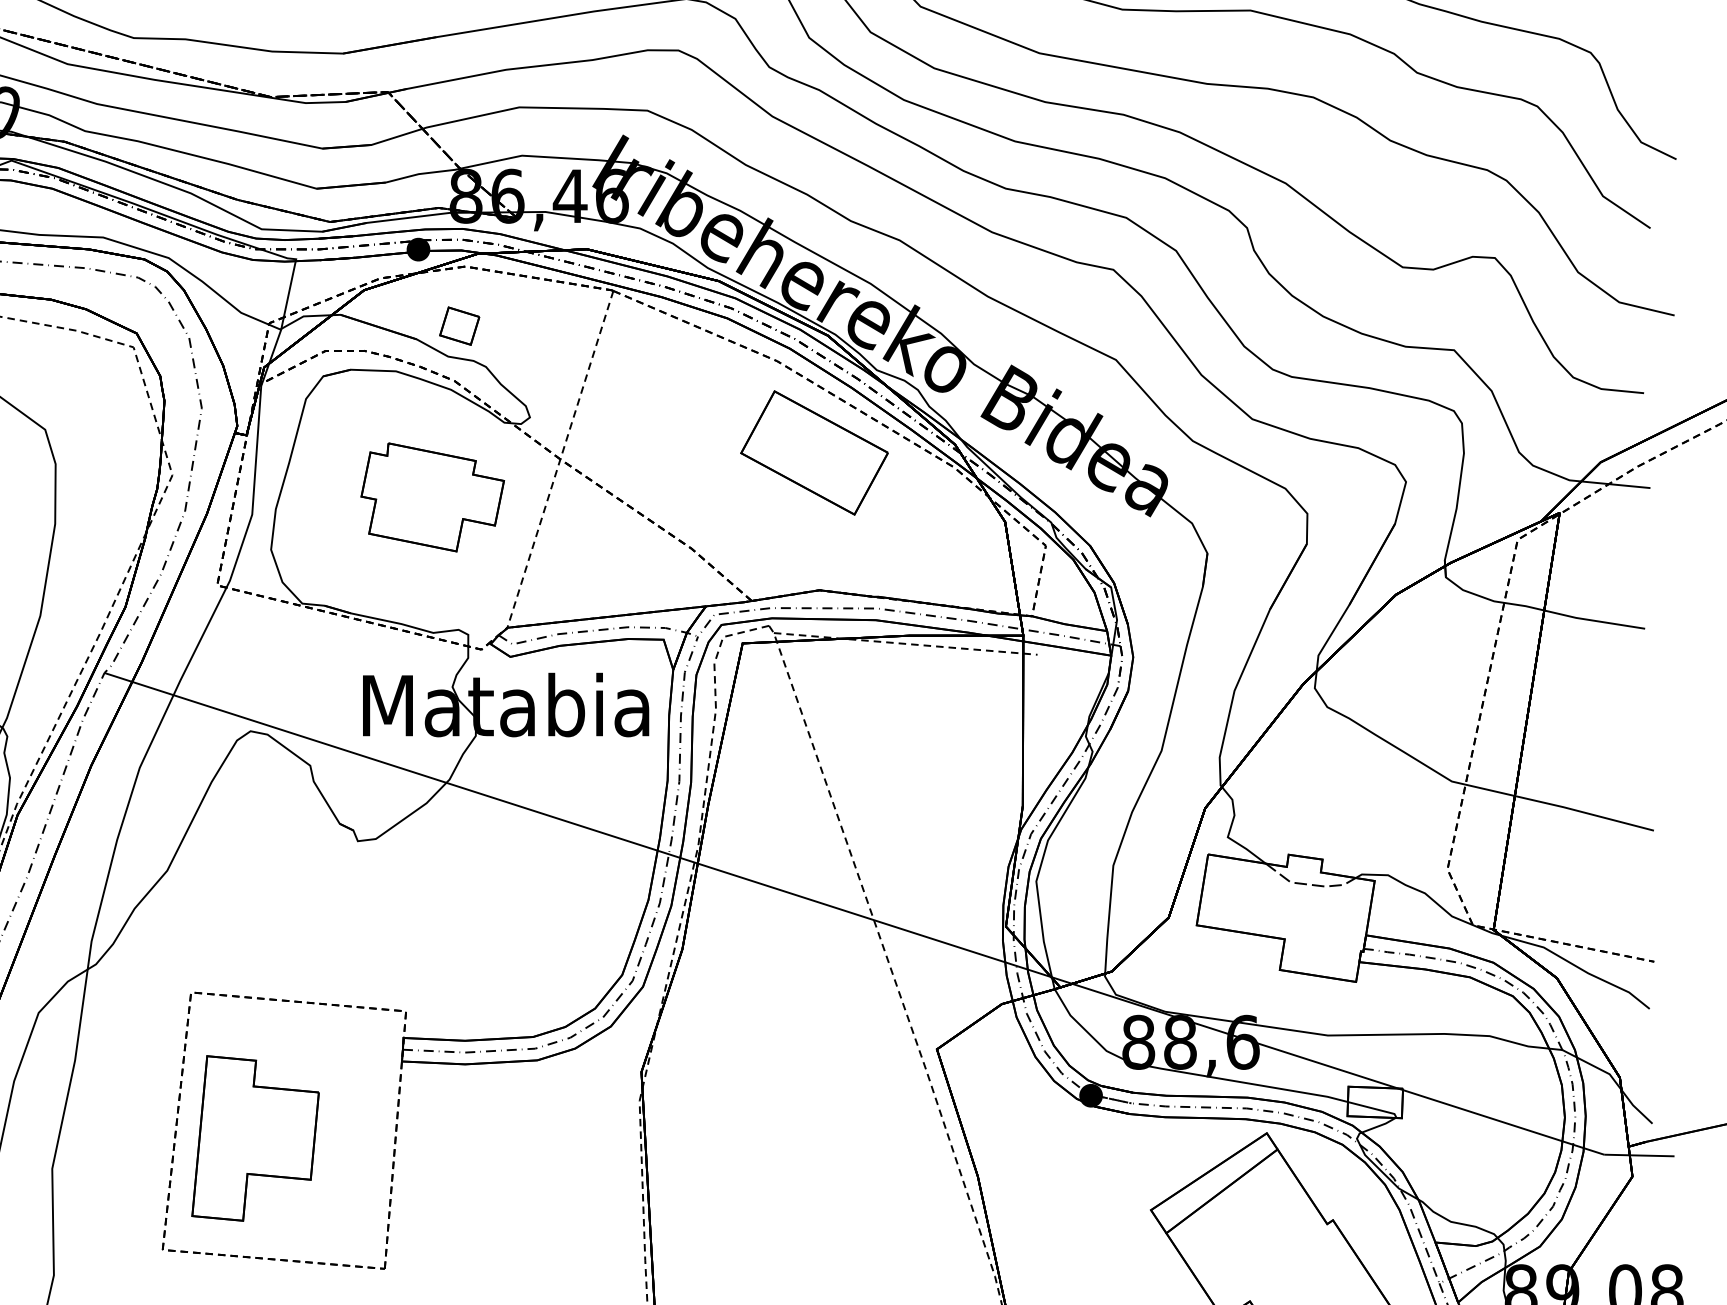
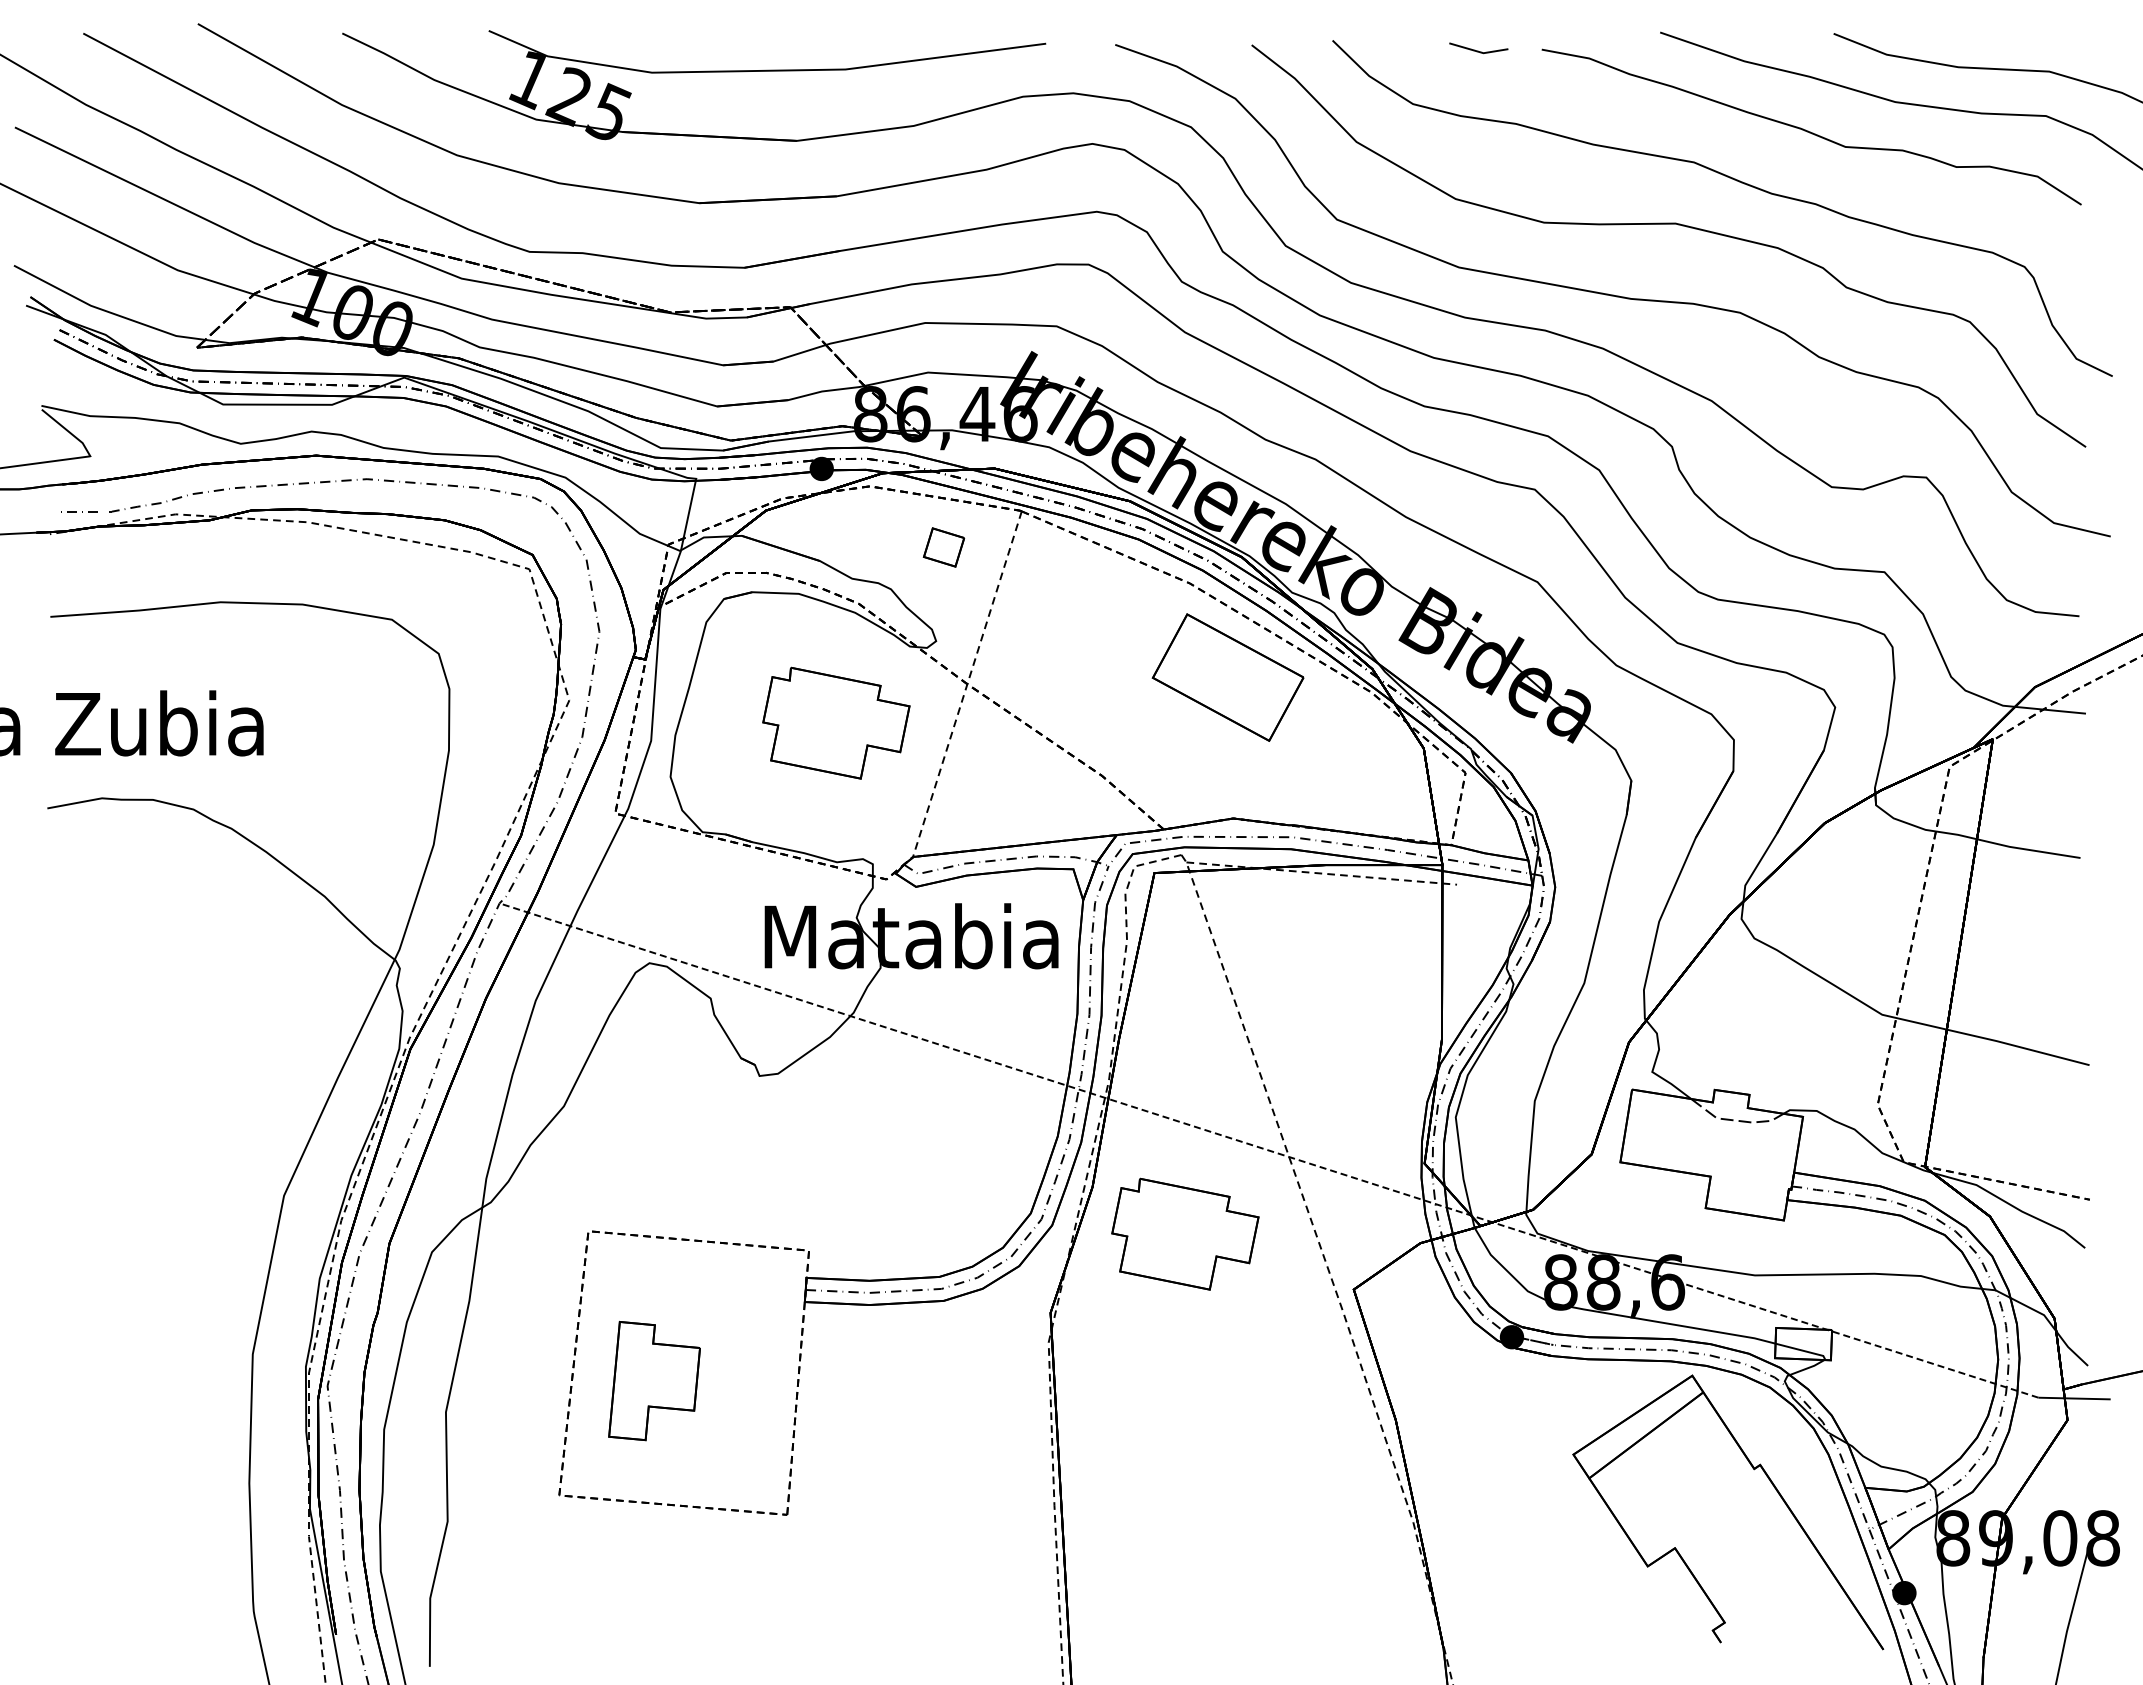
part: (459, 326) -> (943, 547), moved
line: (853, 913) -> (1268, 1150), solid -> dashed
part: (772, 994) -> (1185, 1233), added
part: (255, 1137) -> (654, 1380), size x0.7

